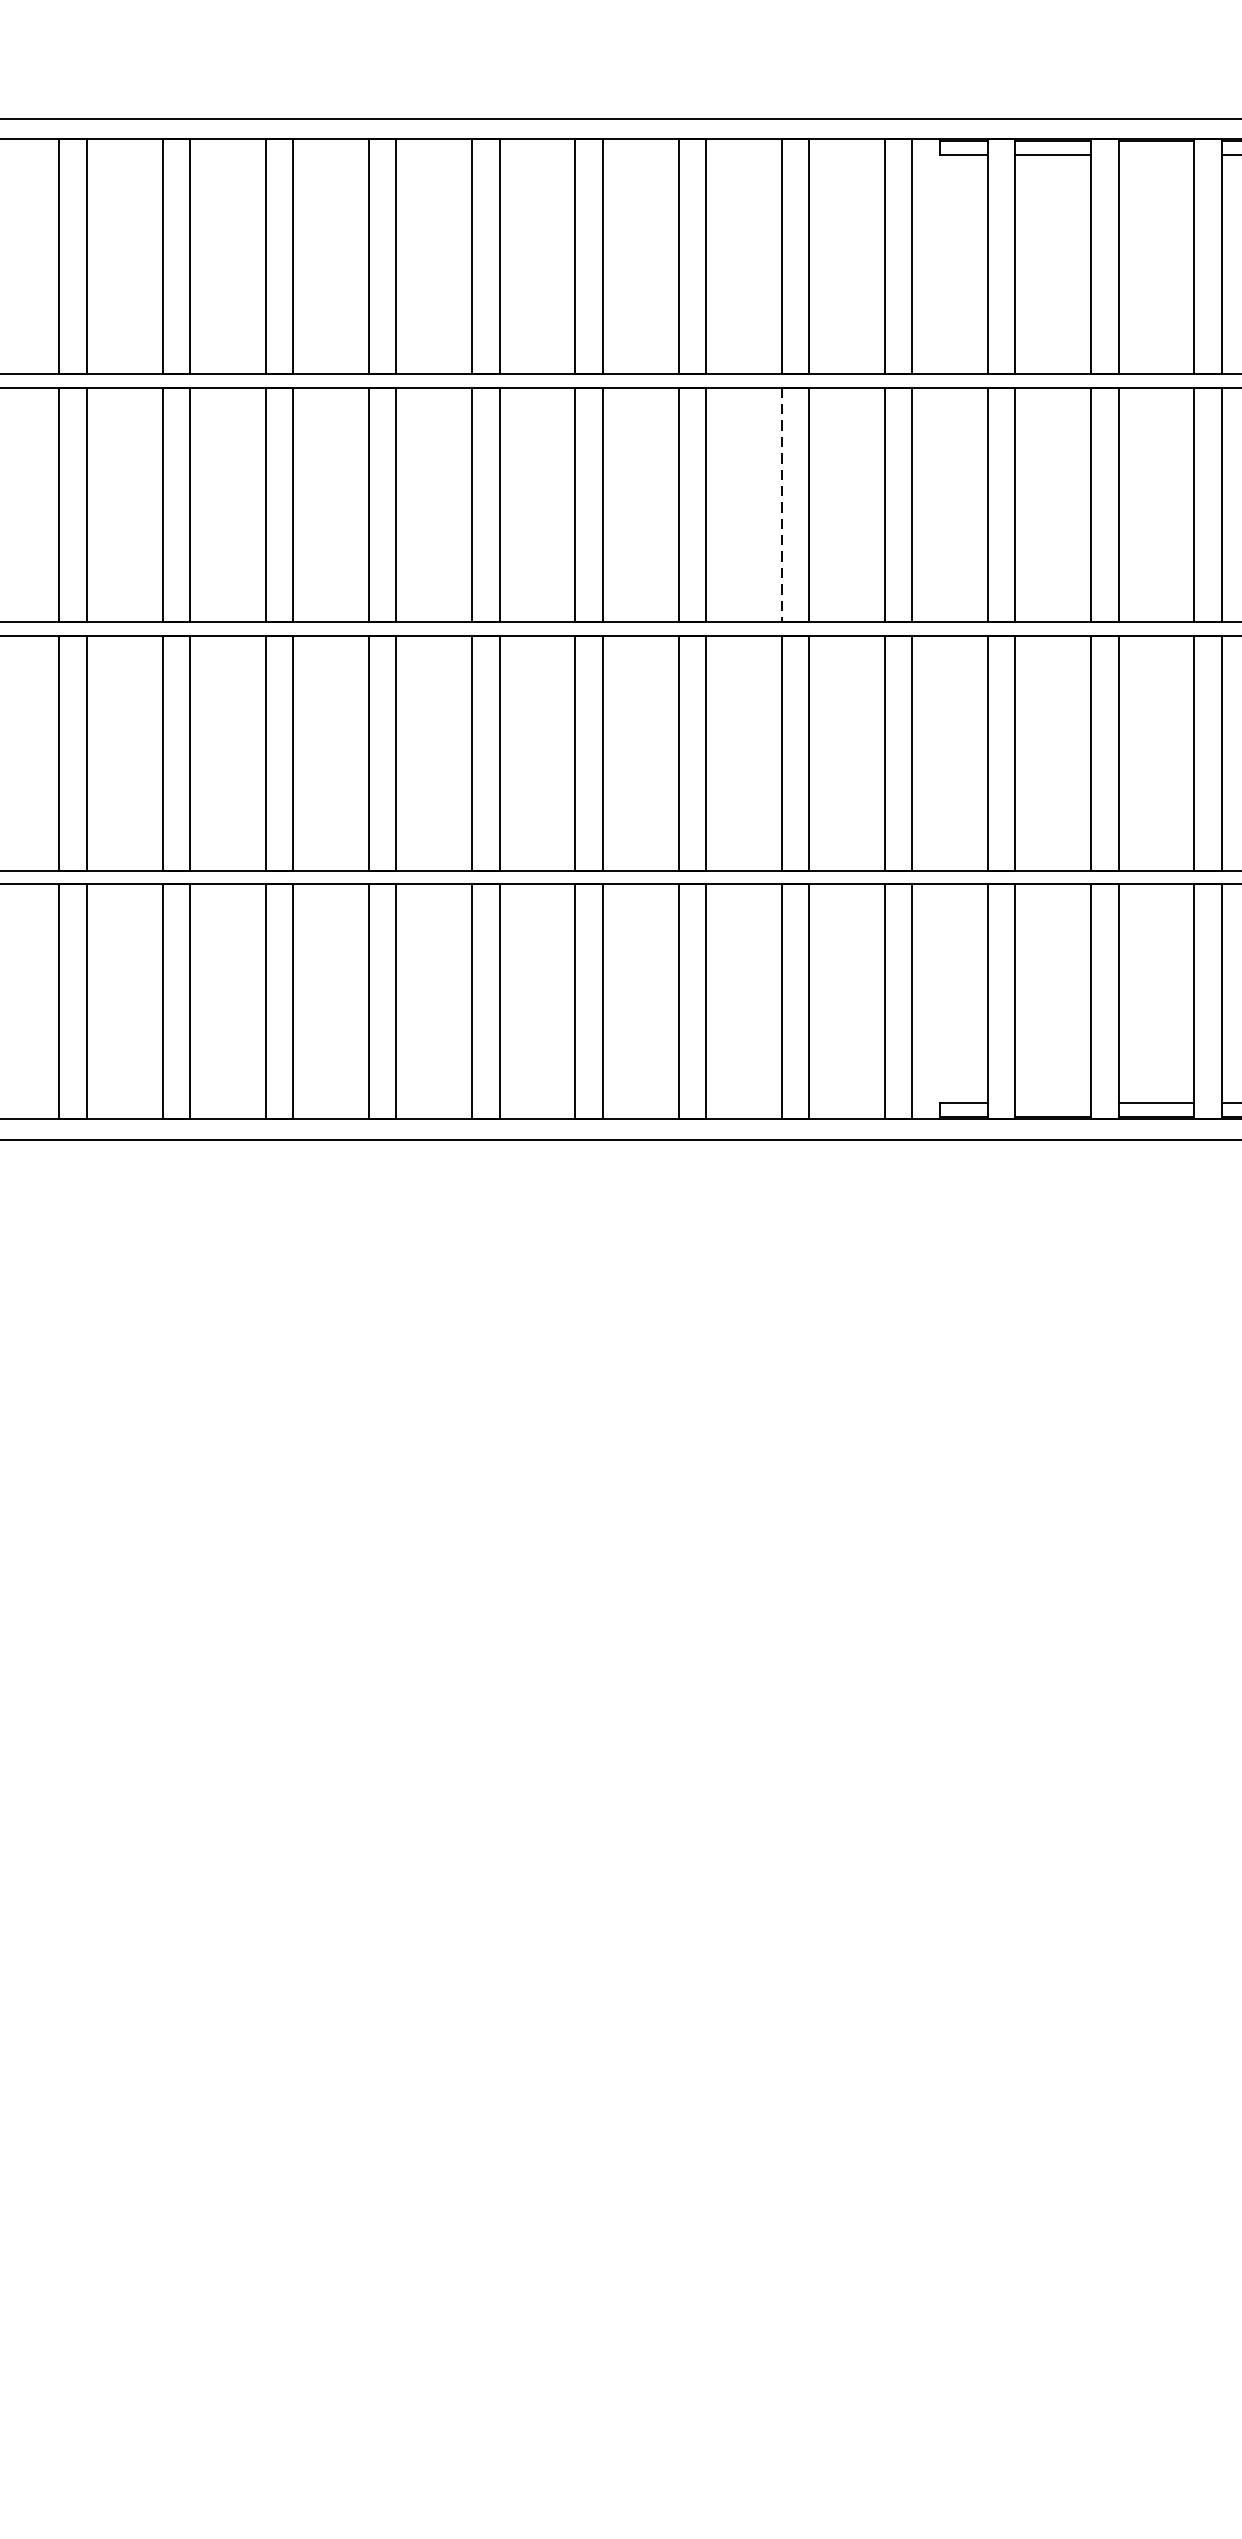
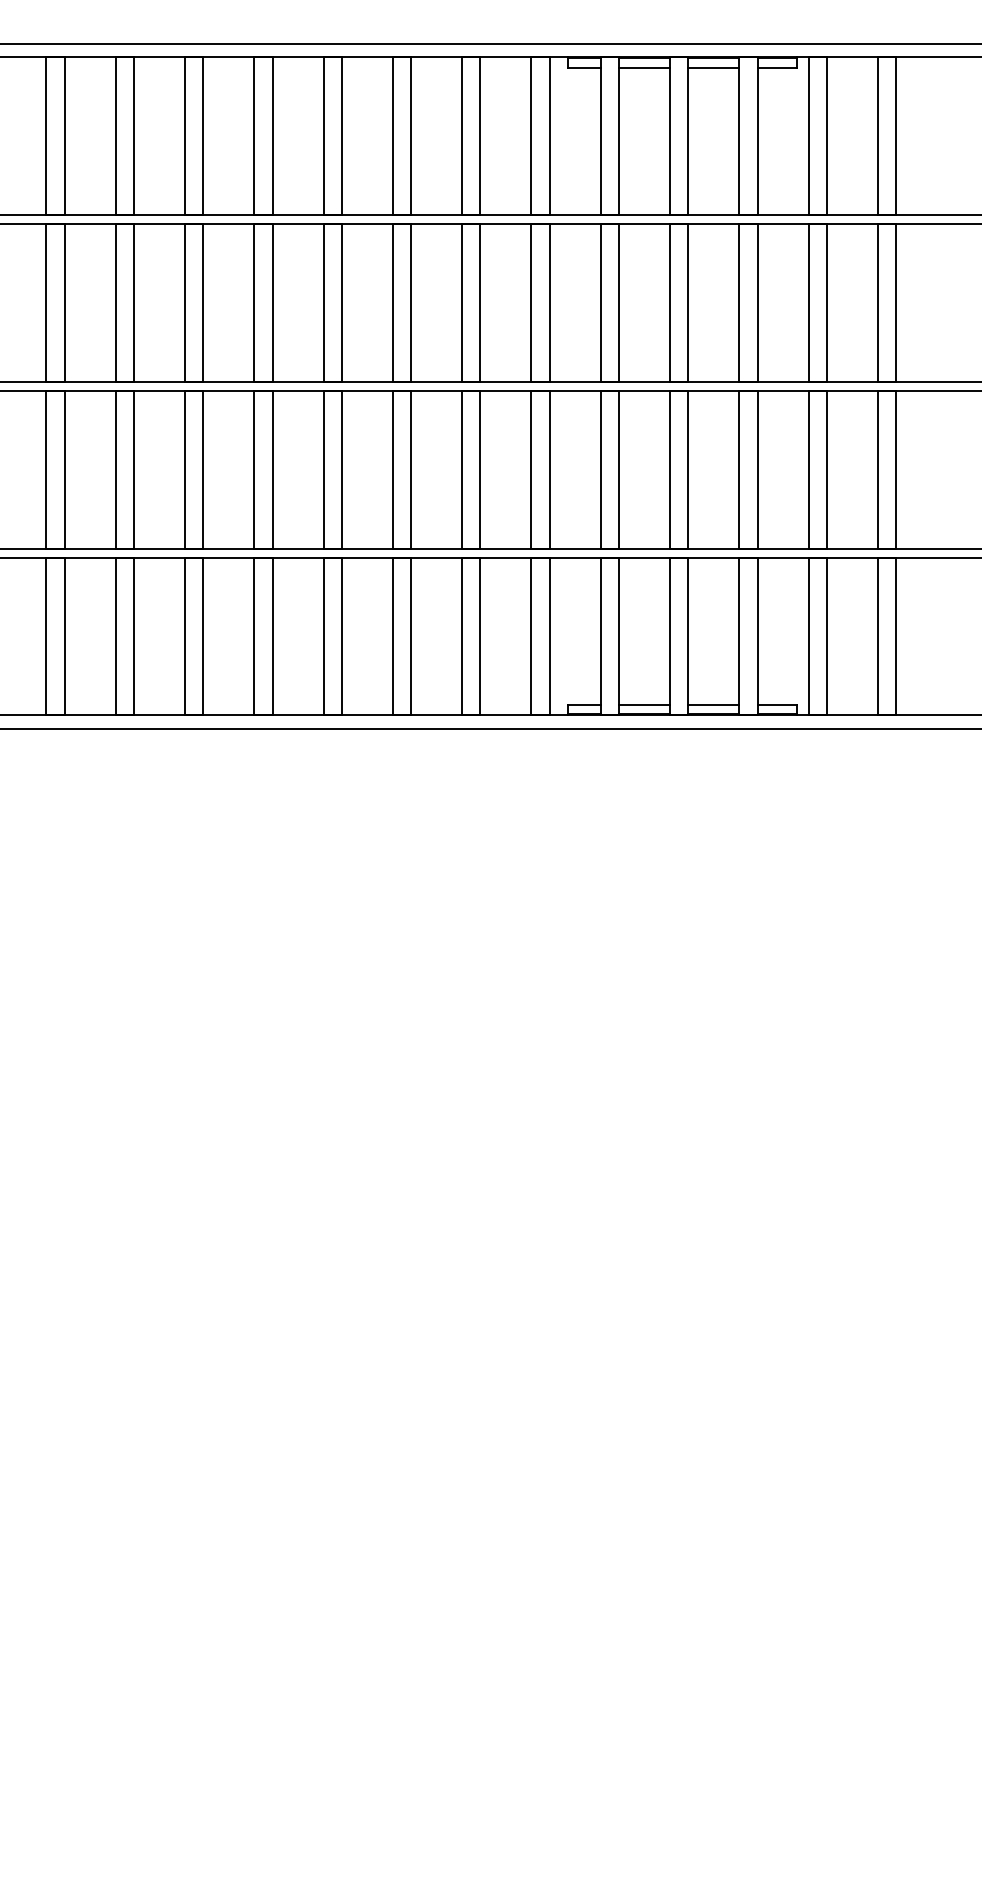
line: (1156, 155) -> (713, 68), added
line: (782, 505) -> (462, 303), dashed -> solid
line: (1053, 1102) -> (644, 704), added

